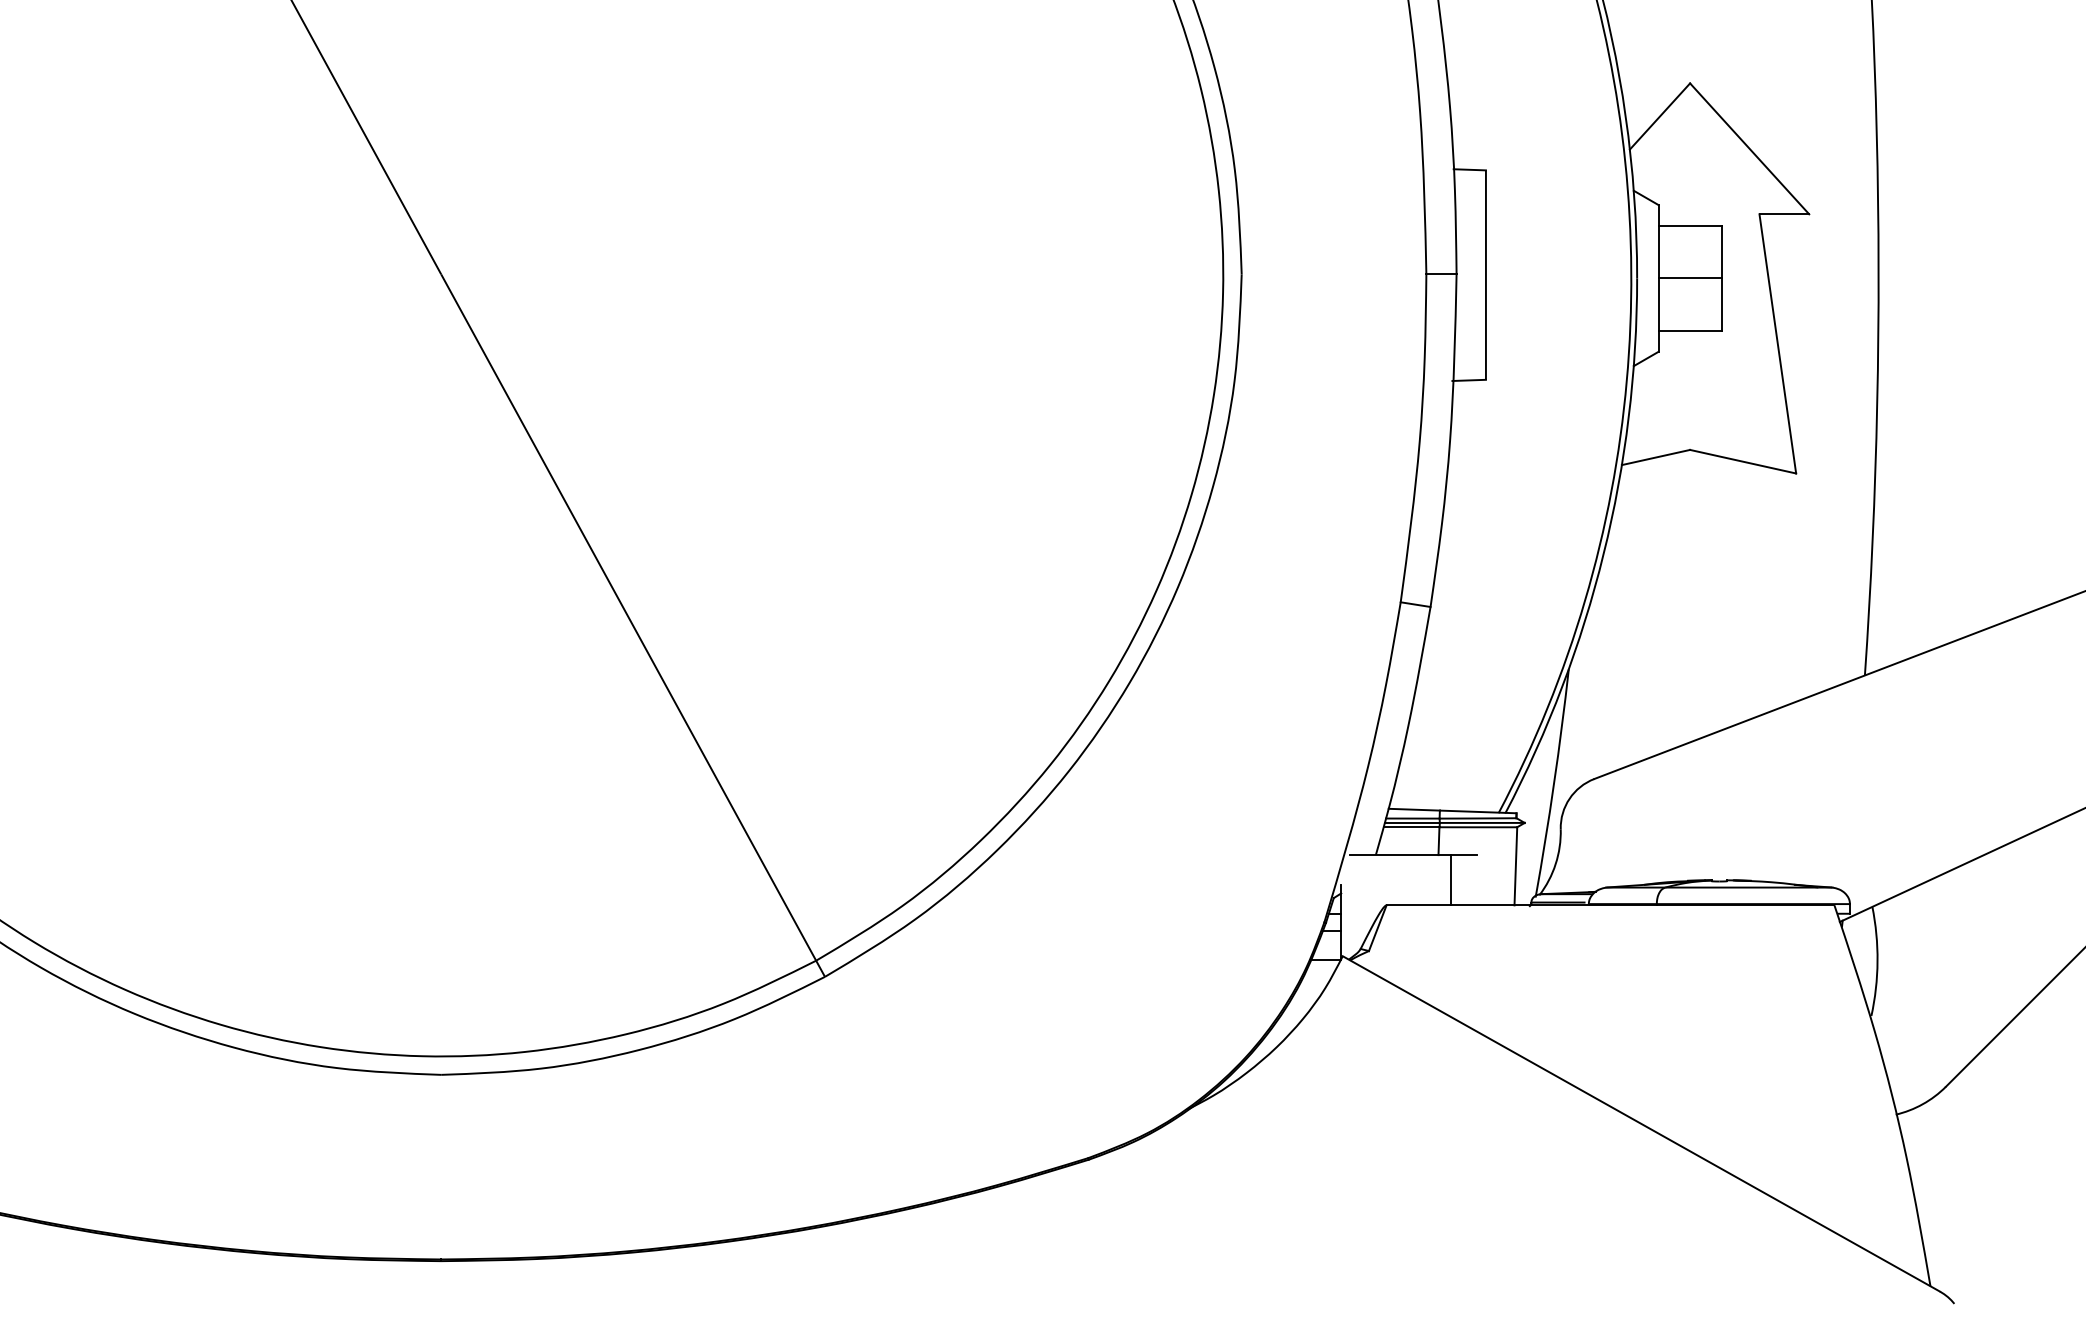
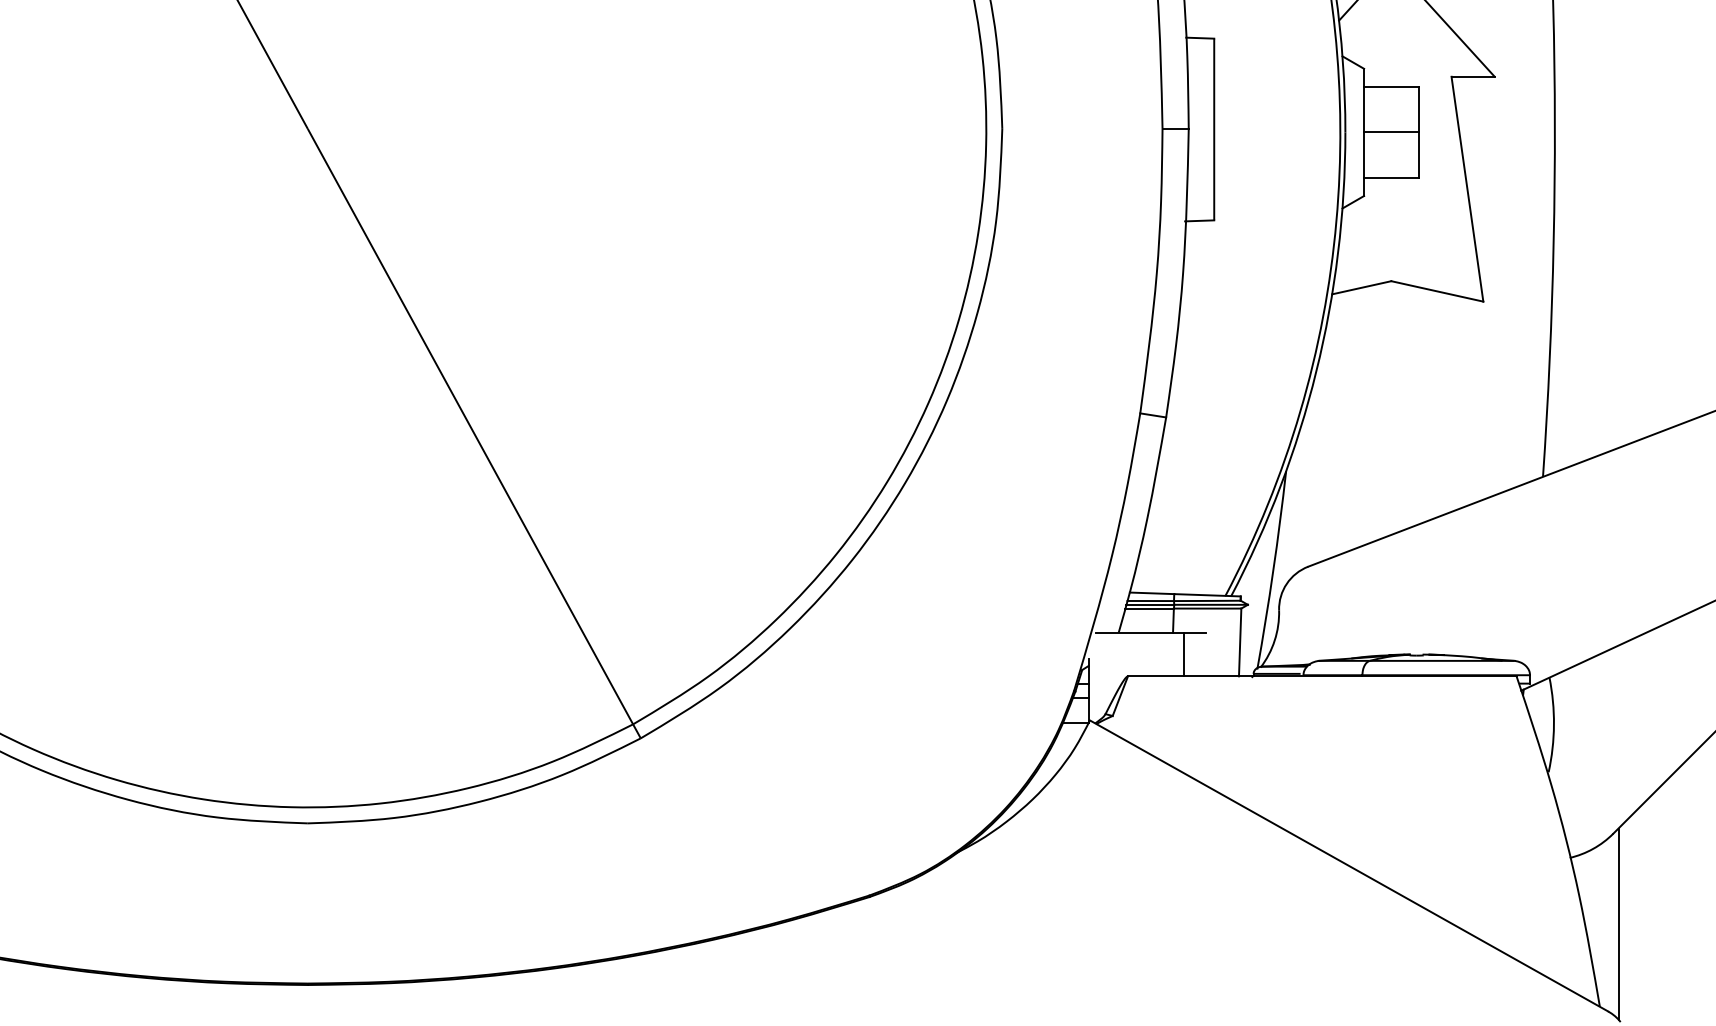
line: (1951, 1190) -> (1618, 923), added

